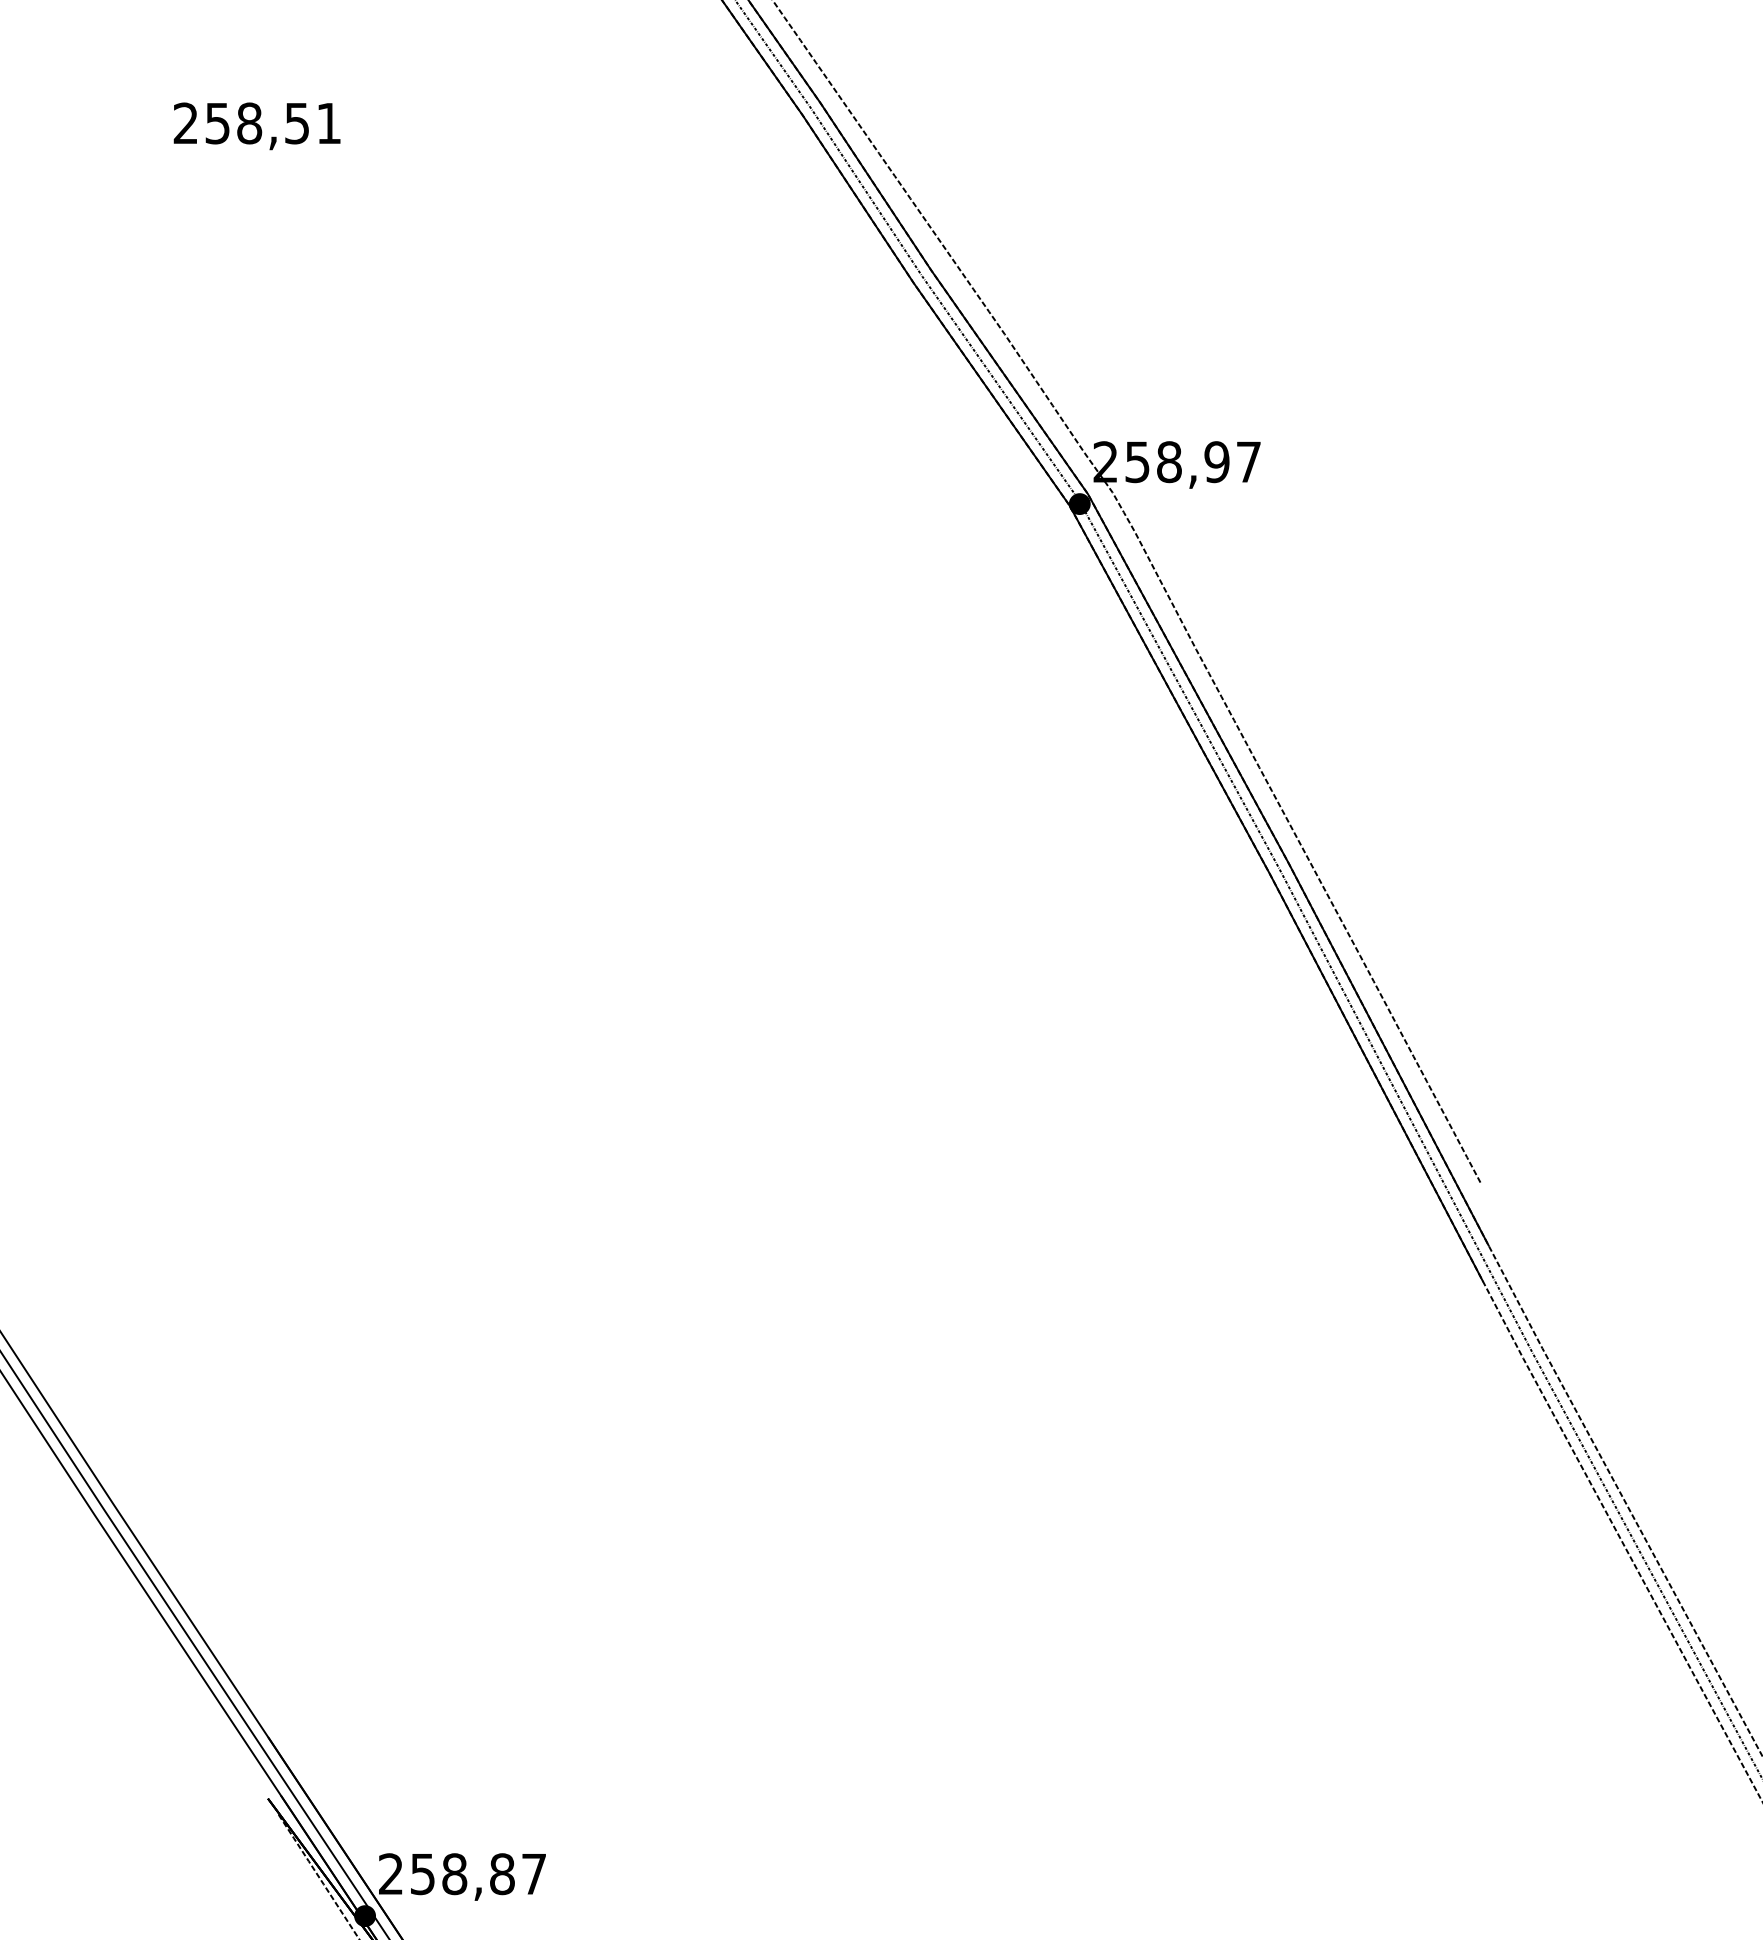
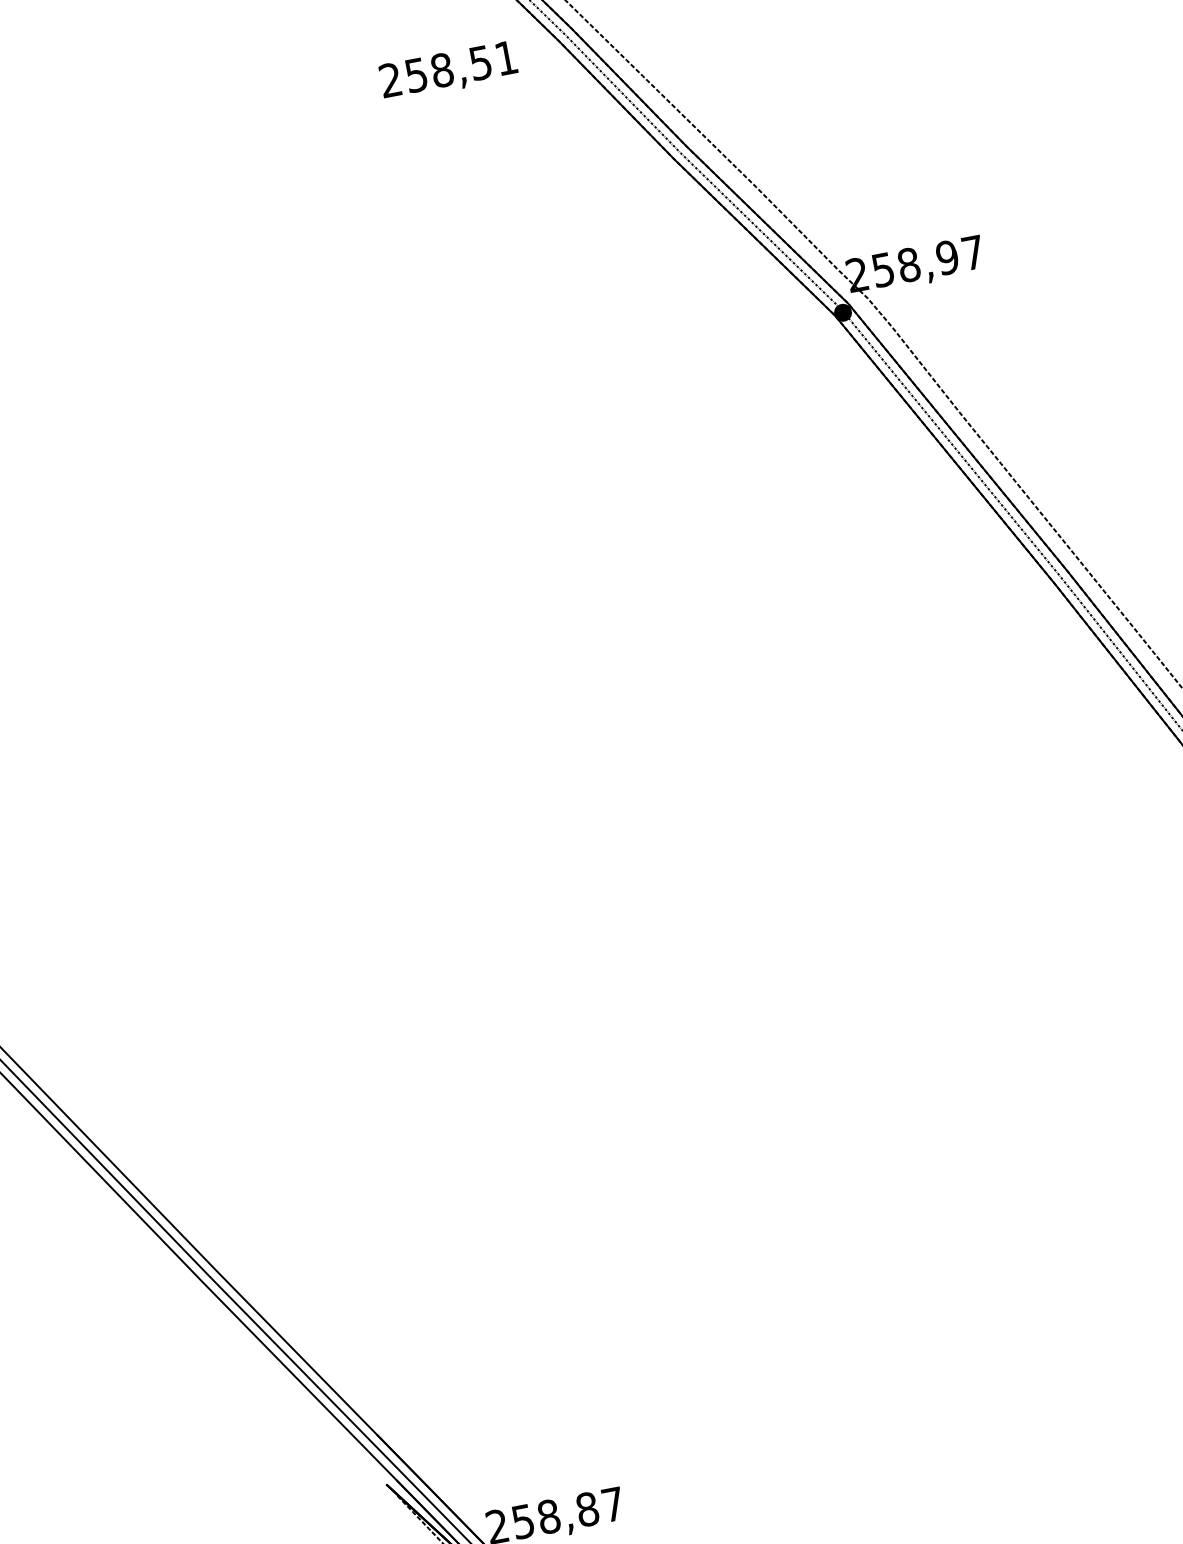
text: (256, 126) -> (448, 71), moved

